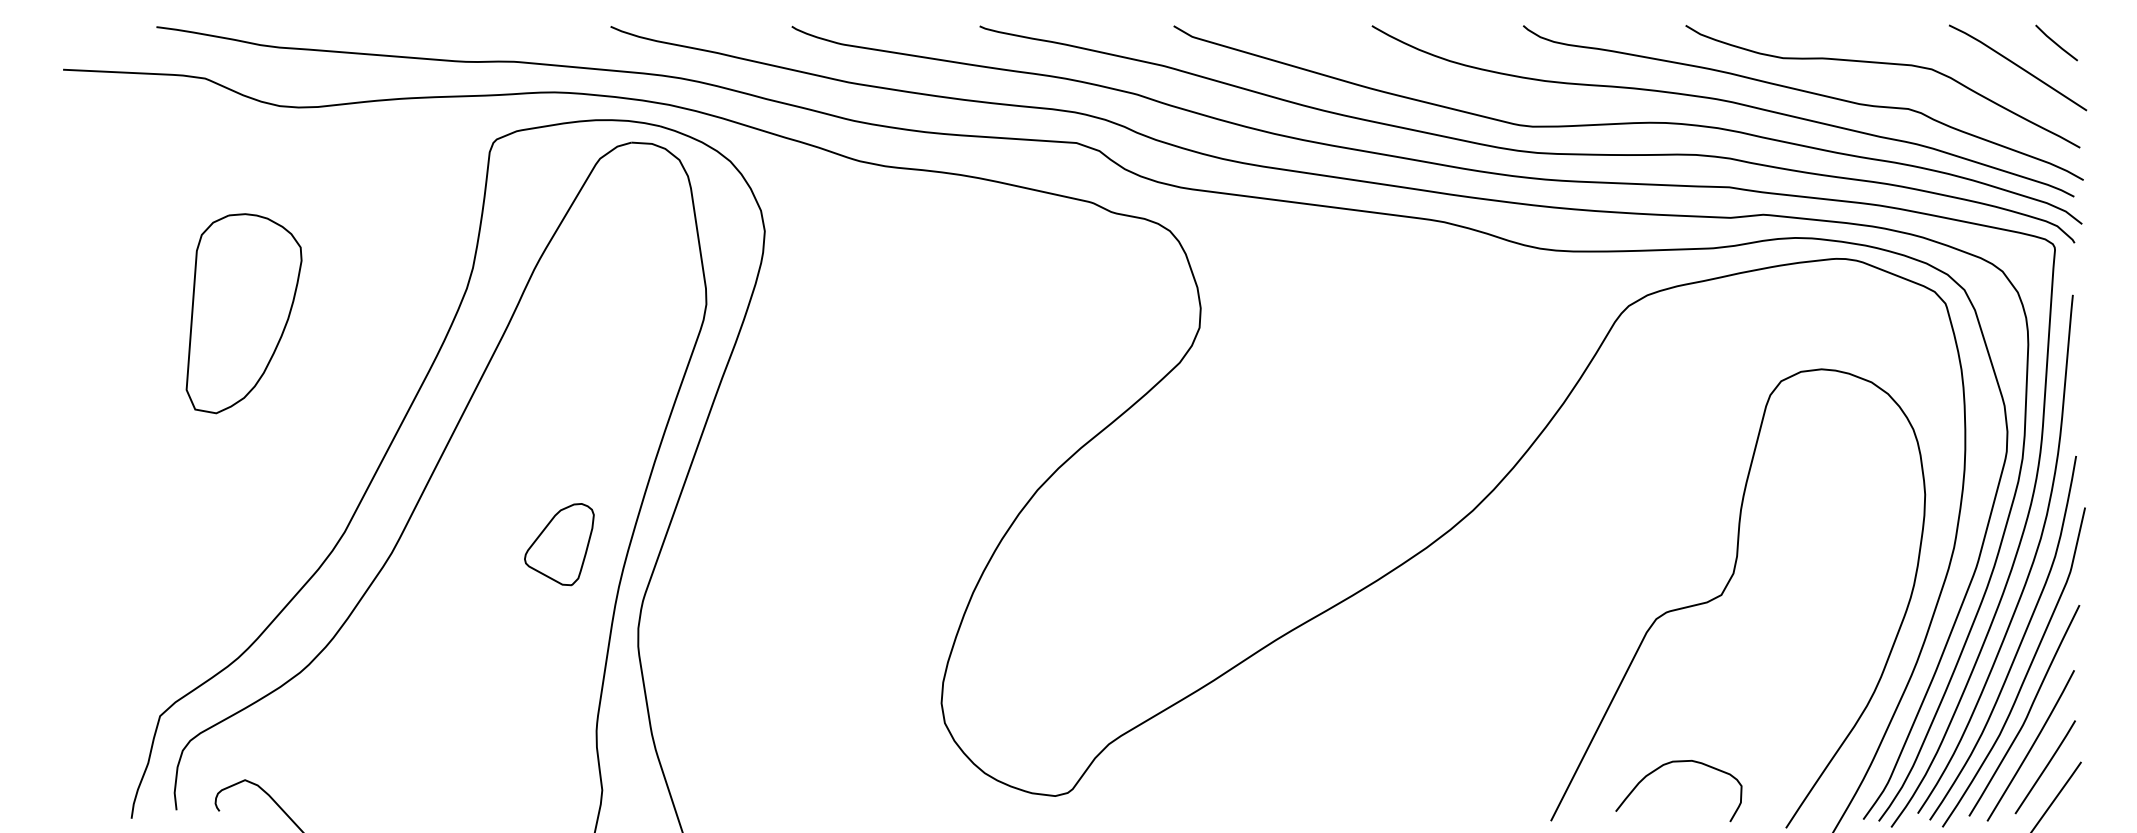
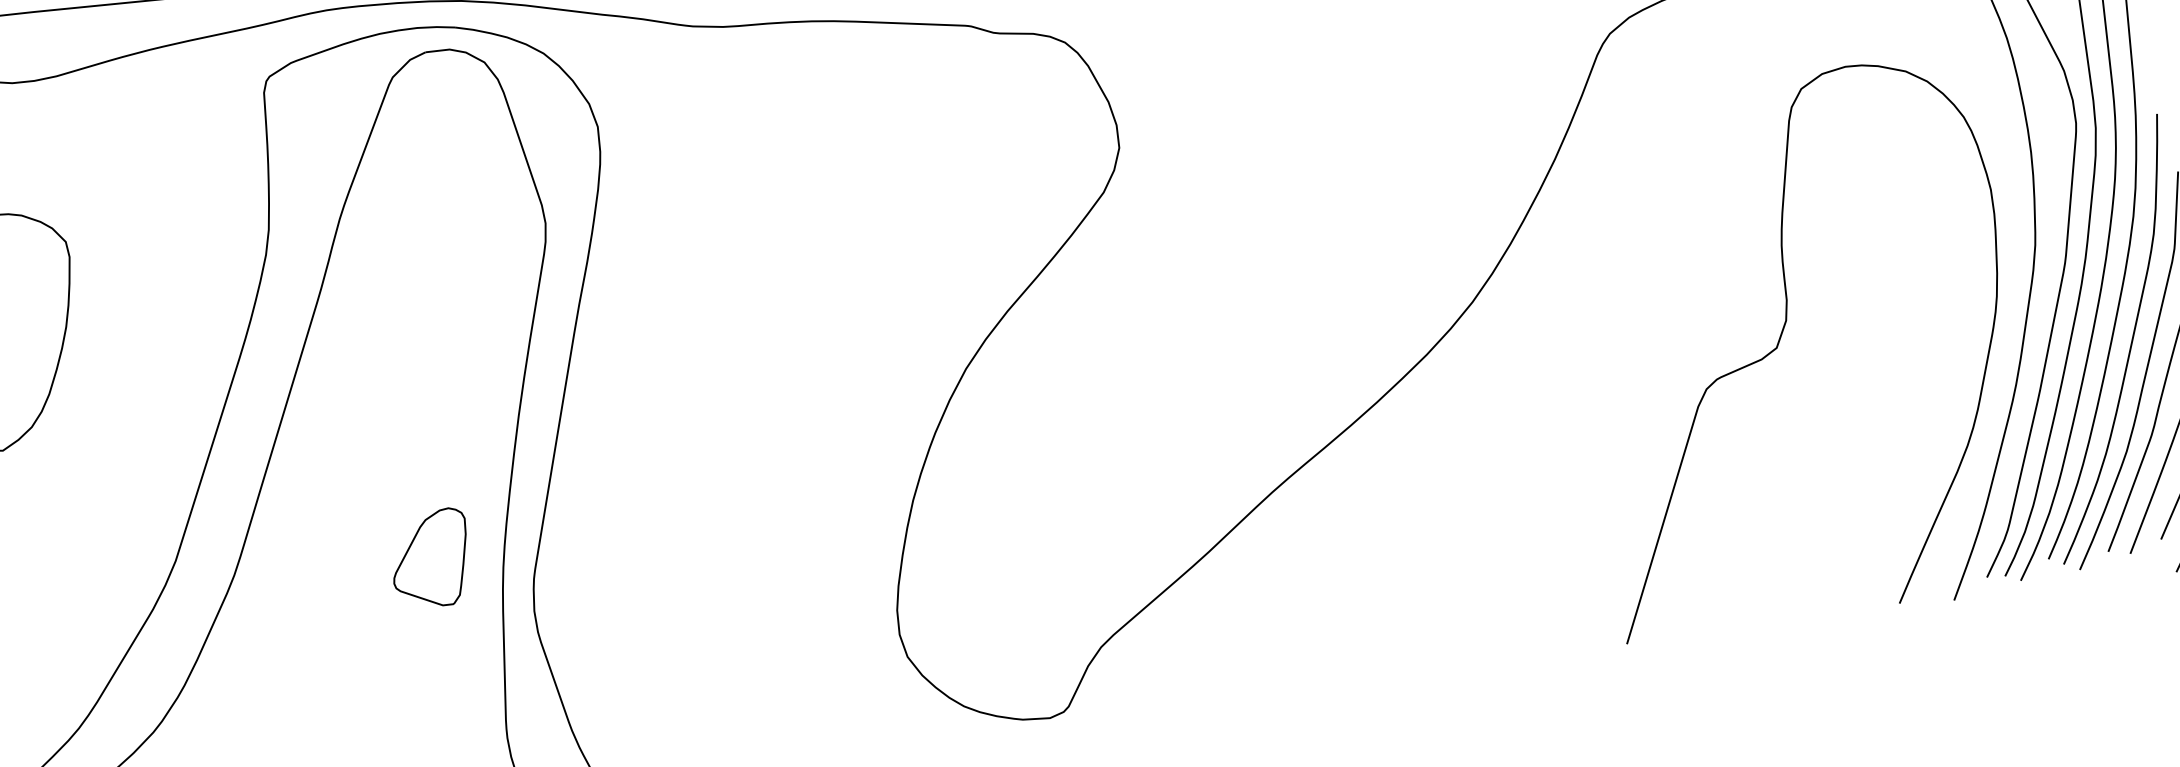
part: (559, 544) -> (431, 559), moved
curve: (1668, 764) -> (1750, 554), removed

